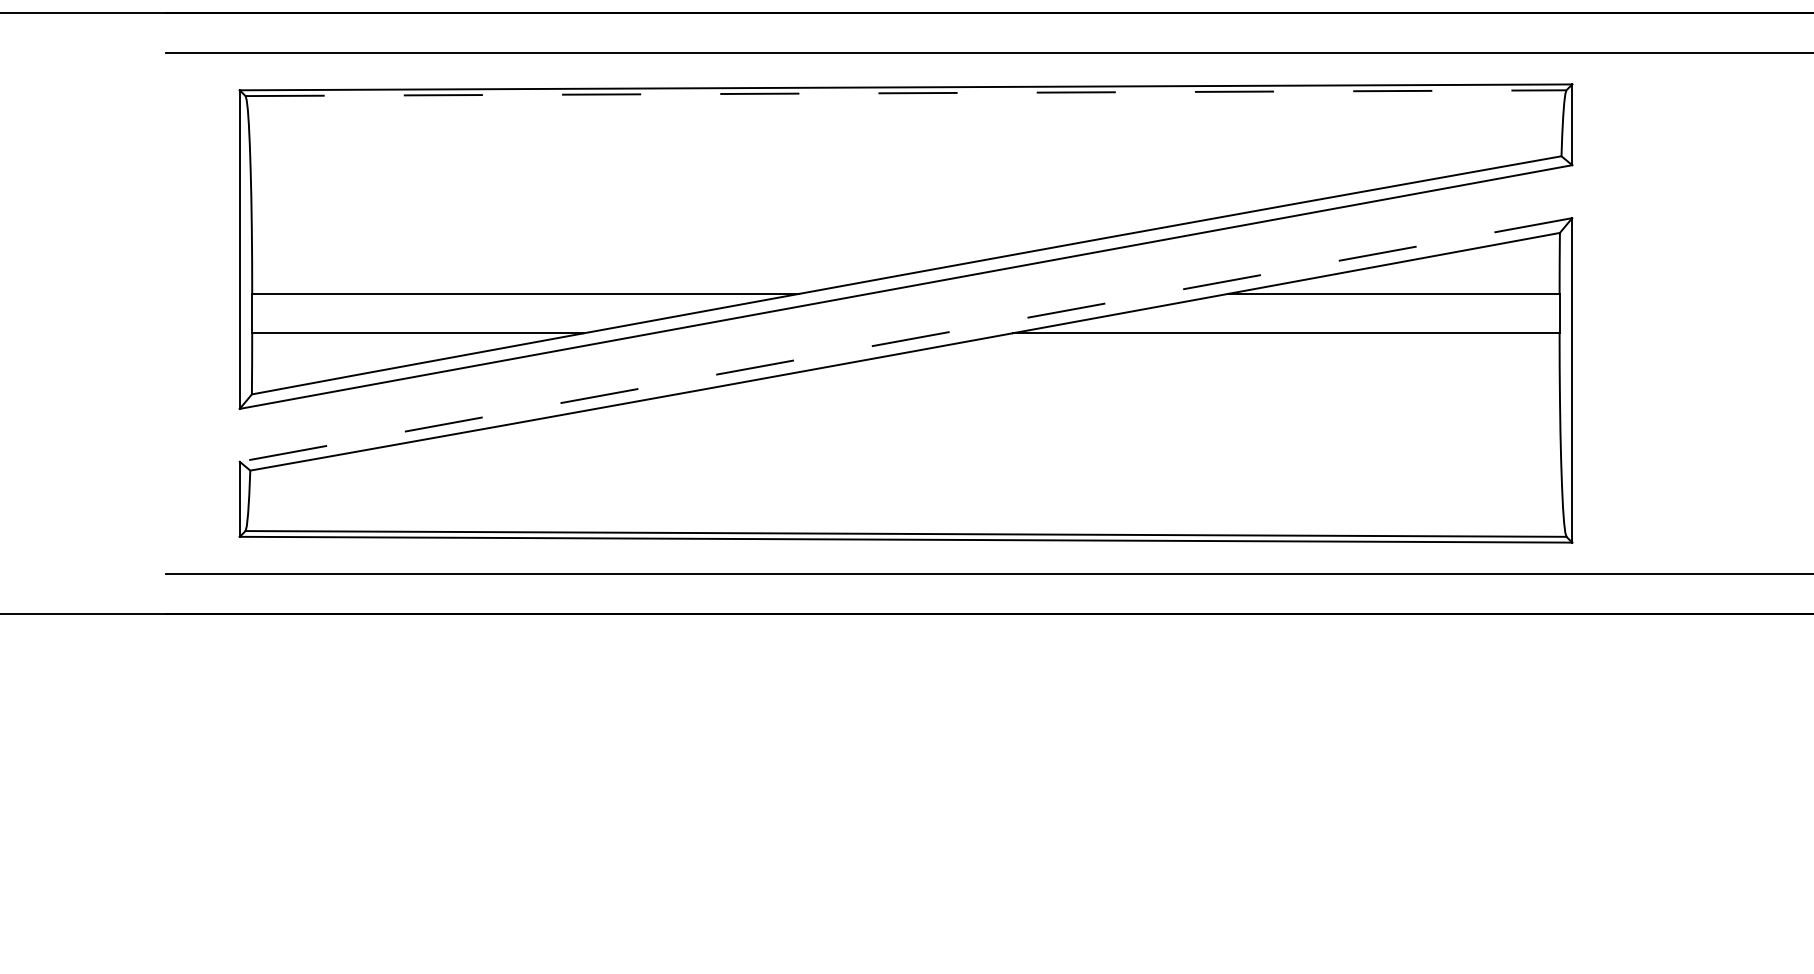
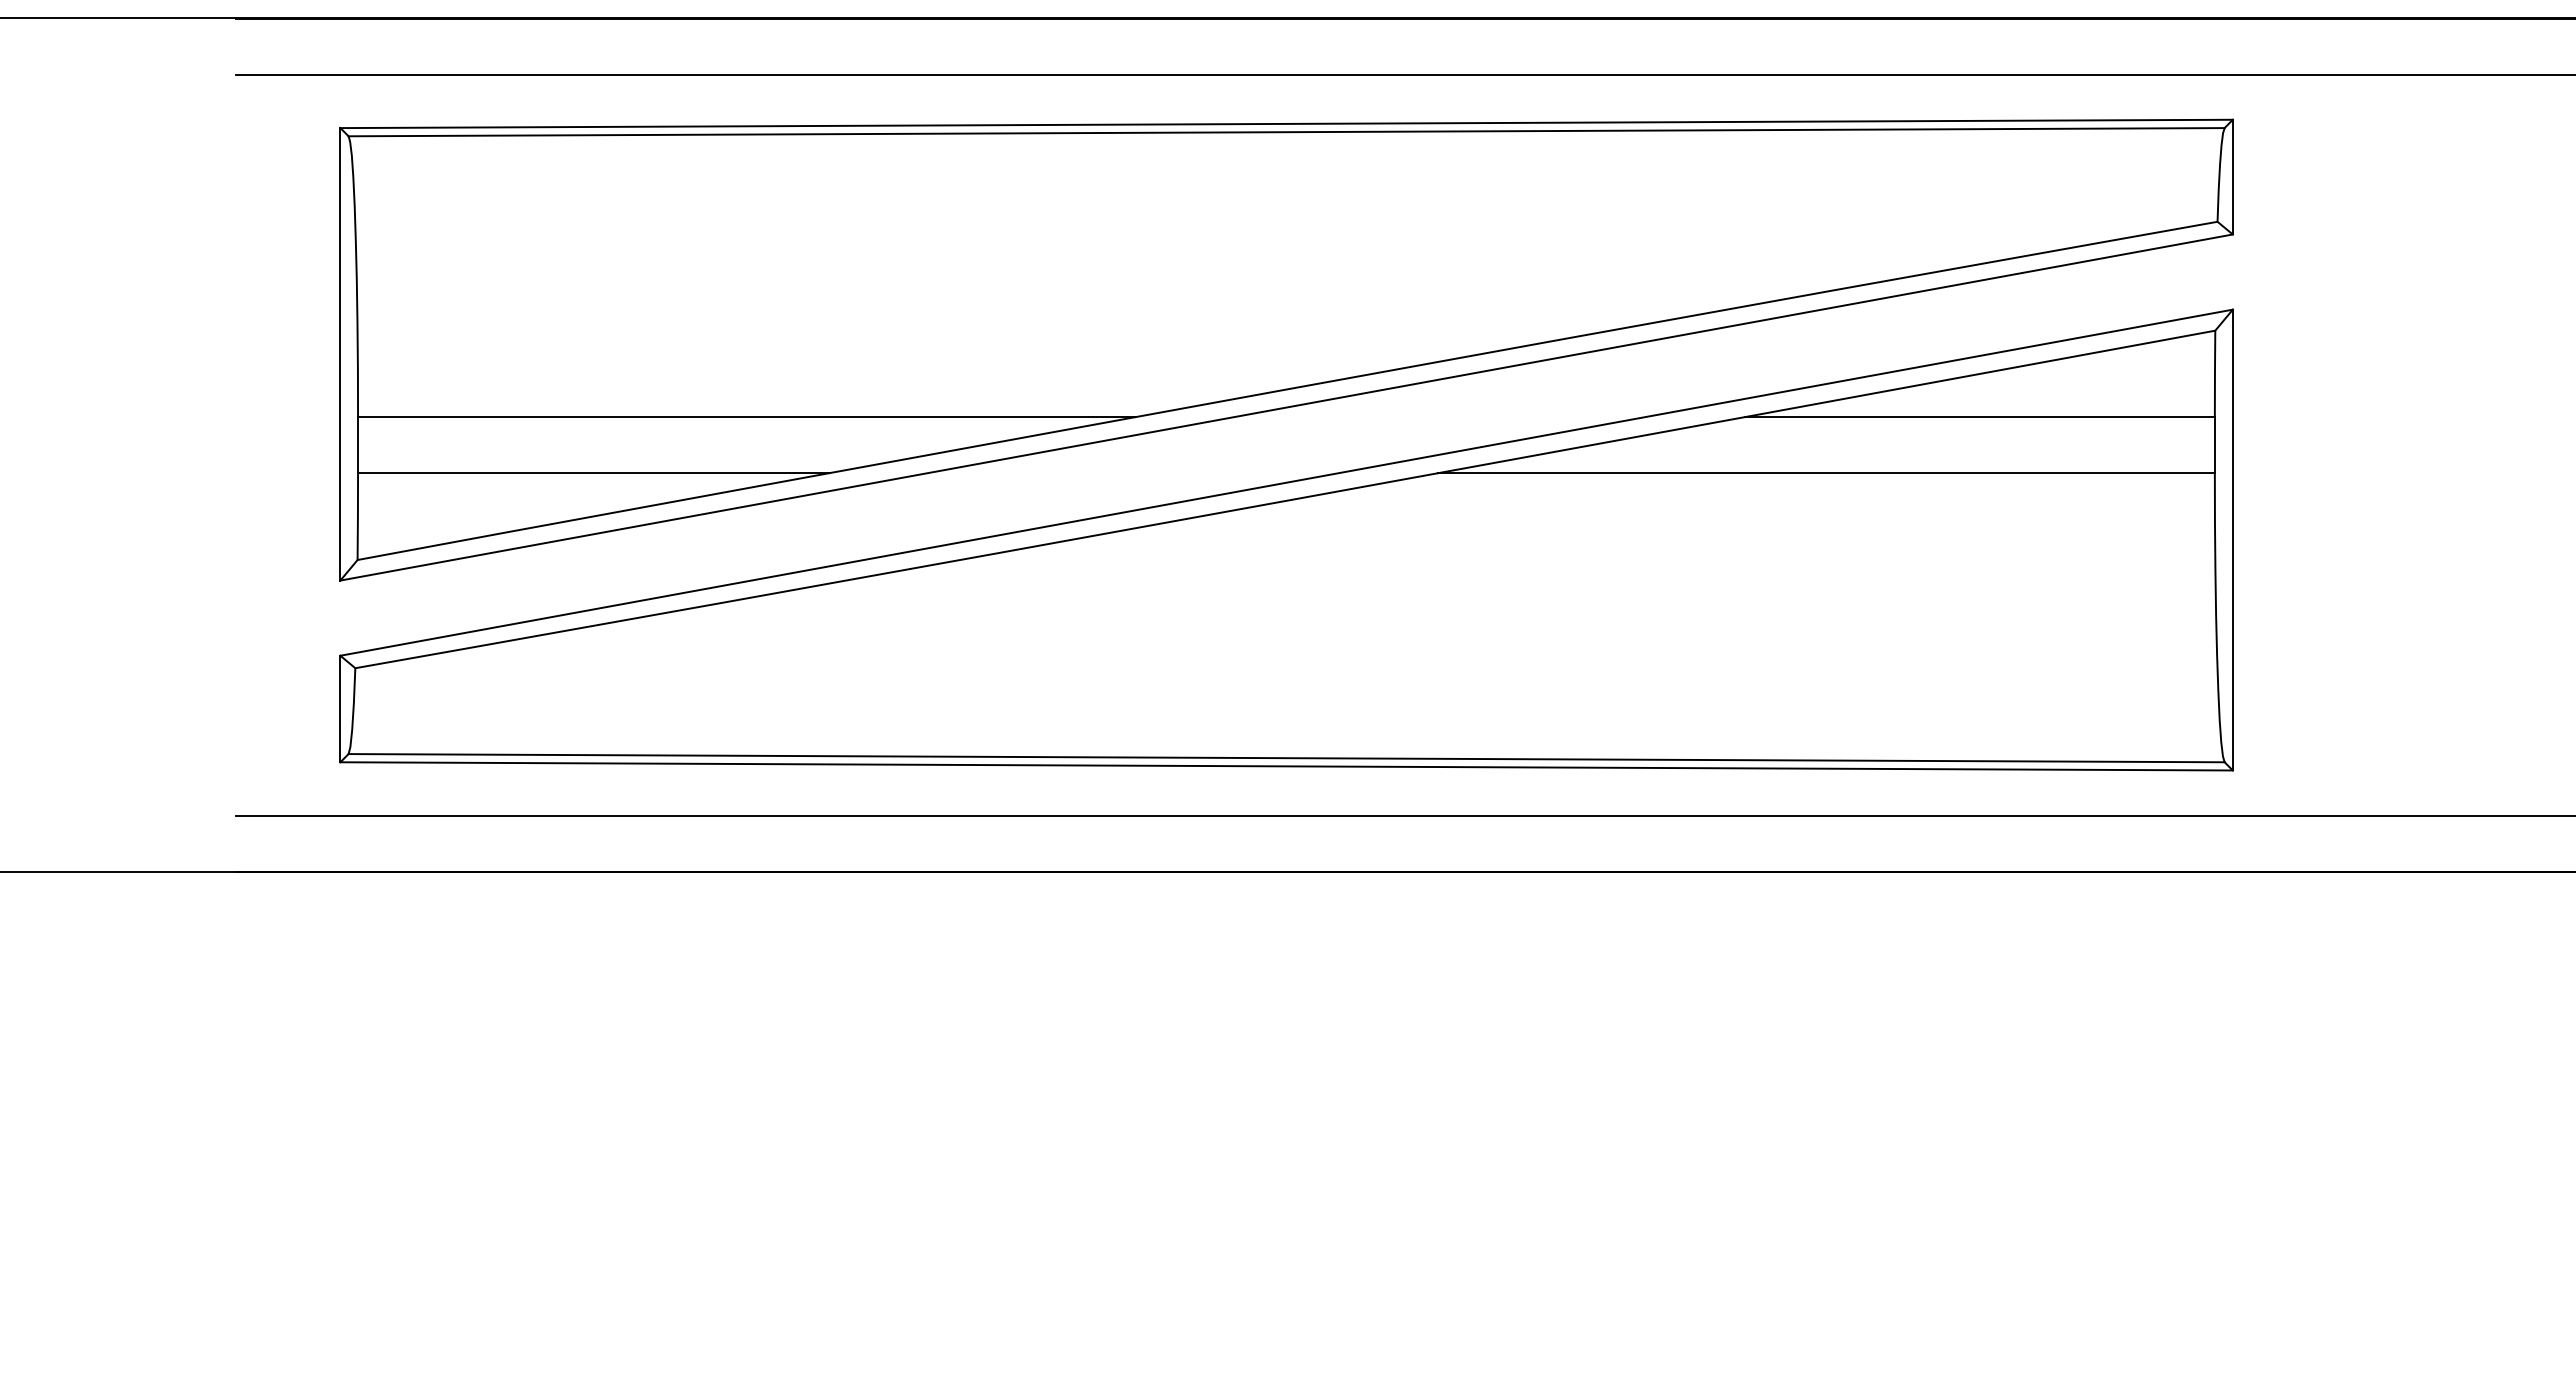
line: (906, 93) -> (1287, 132), dashed -> solid
line: (905, 339) -> (1286, 482), dashed -> solid

